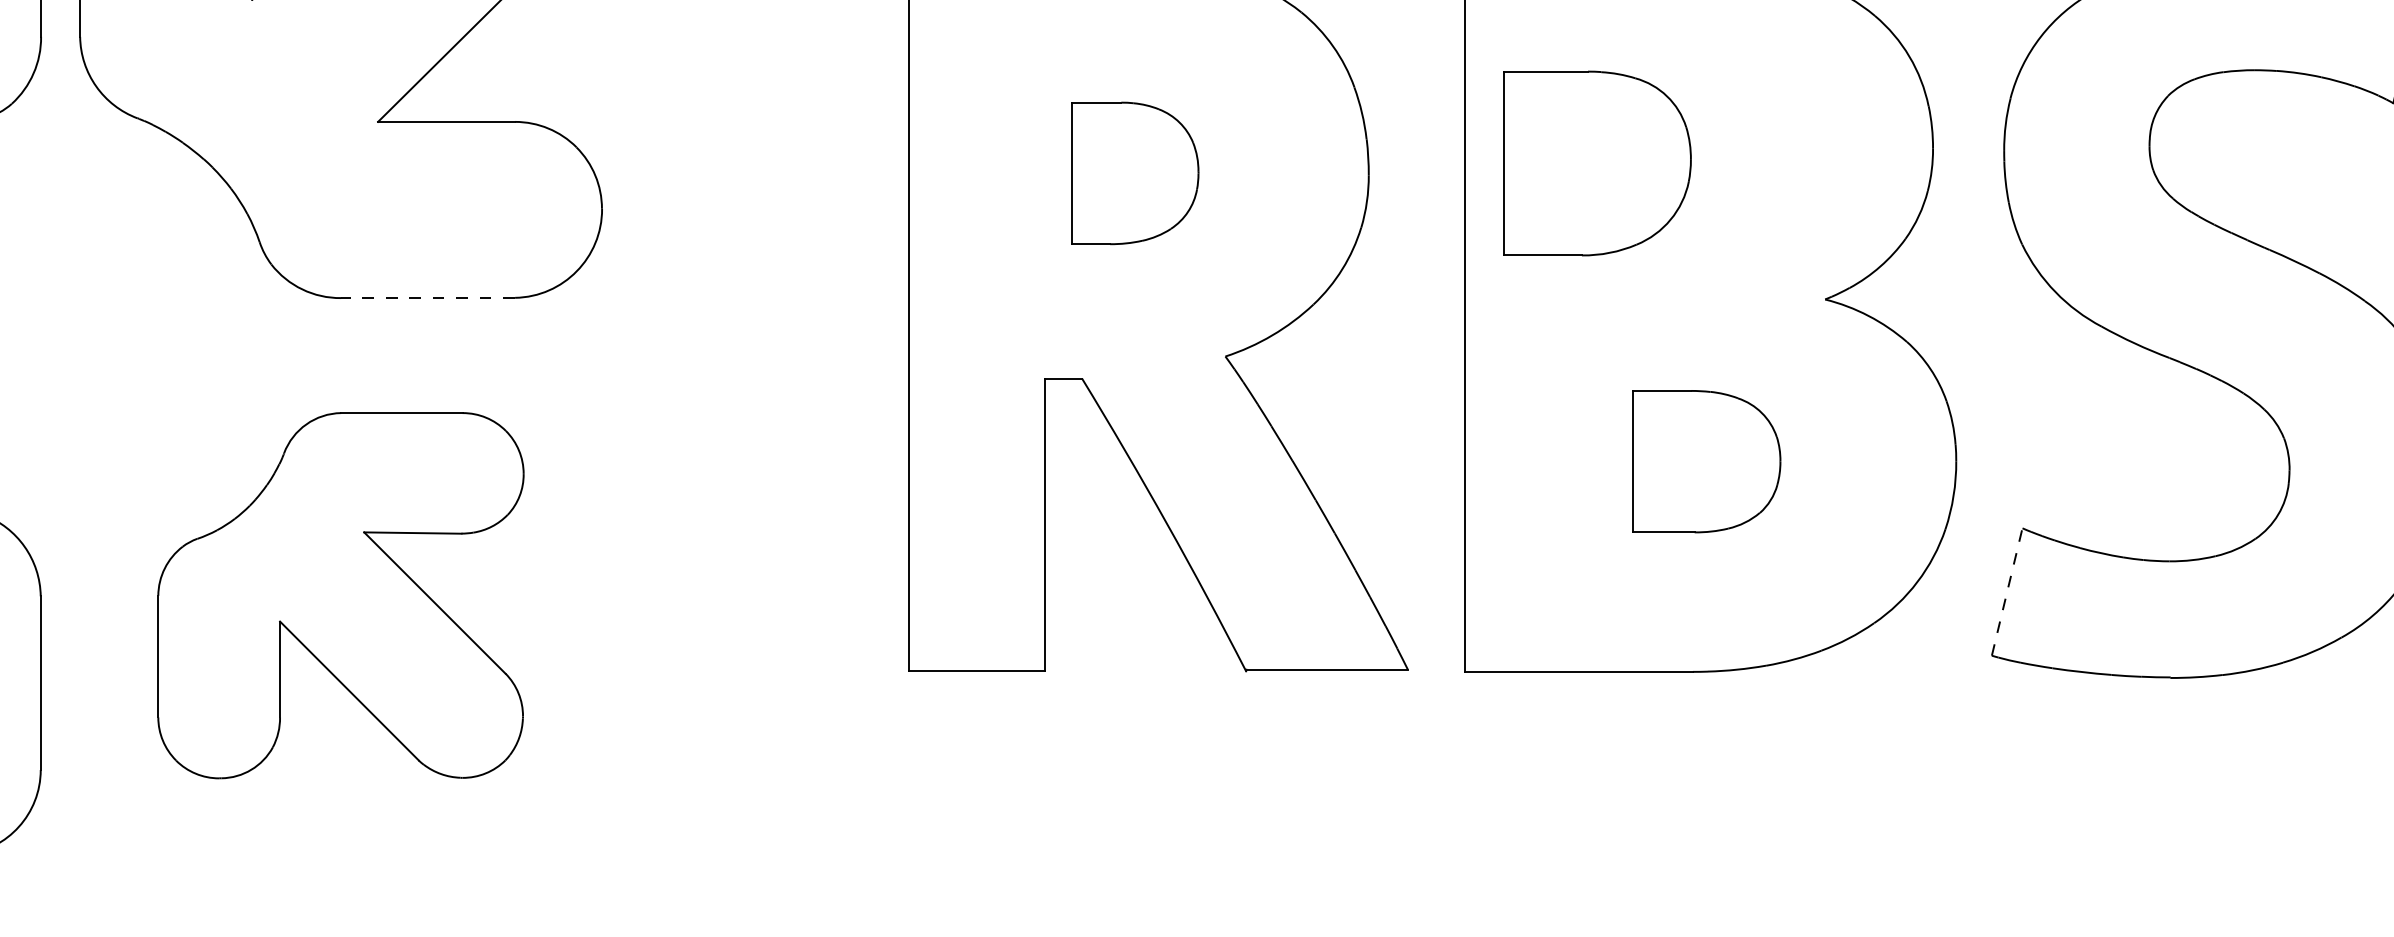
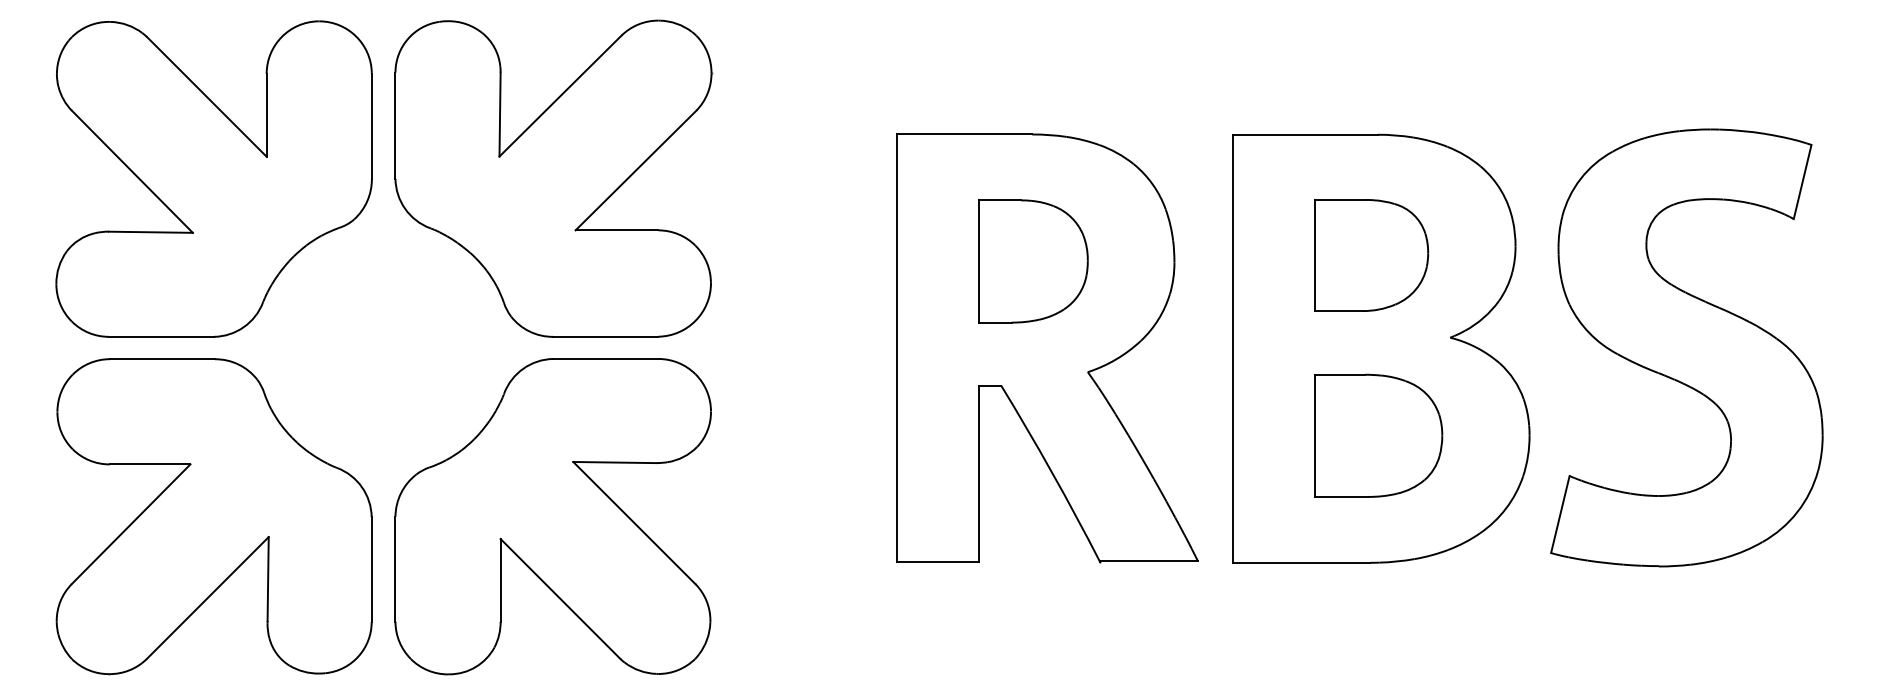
part: (1597, 163) -> (1371, 255), moved
part: (1135, 173) -> (1033, 261), size x1.43
line: (427, 297) -> (605, 336), dashed -> solid
part: (1706, 461) -> (1378, 435), size x1.43
line: (2007, 591) -> (1560, 514), dashed -> solid
part: (339, 595) -> (552, 516), size x1.43

